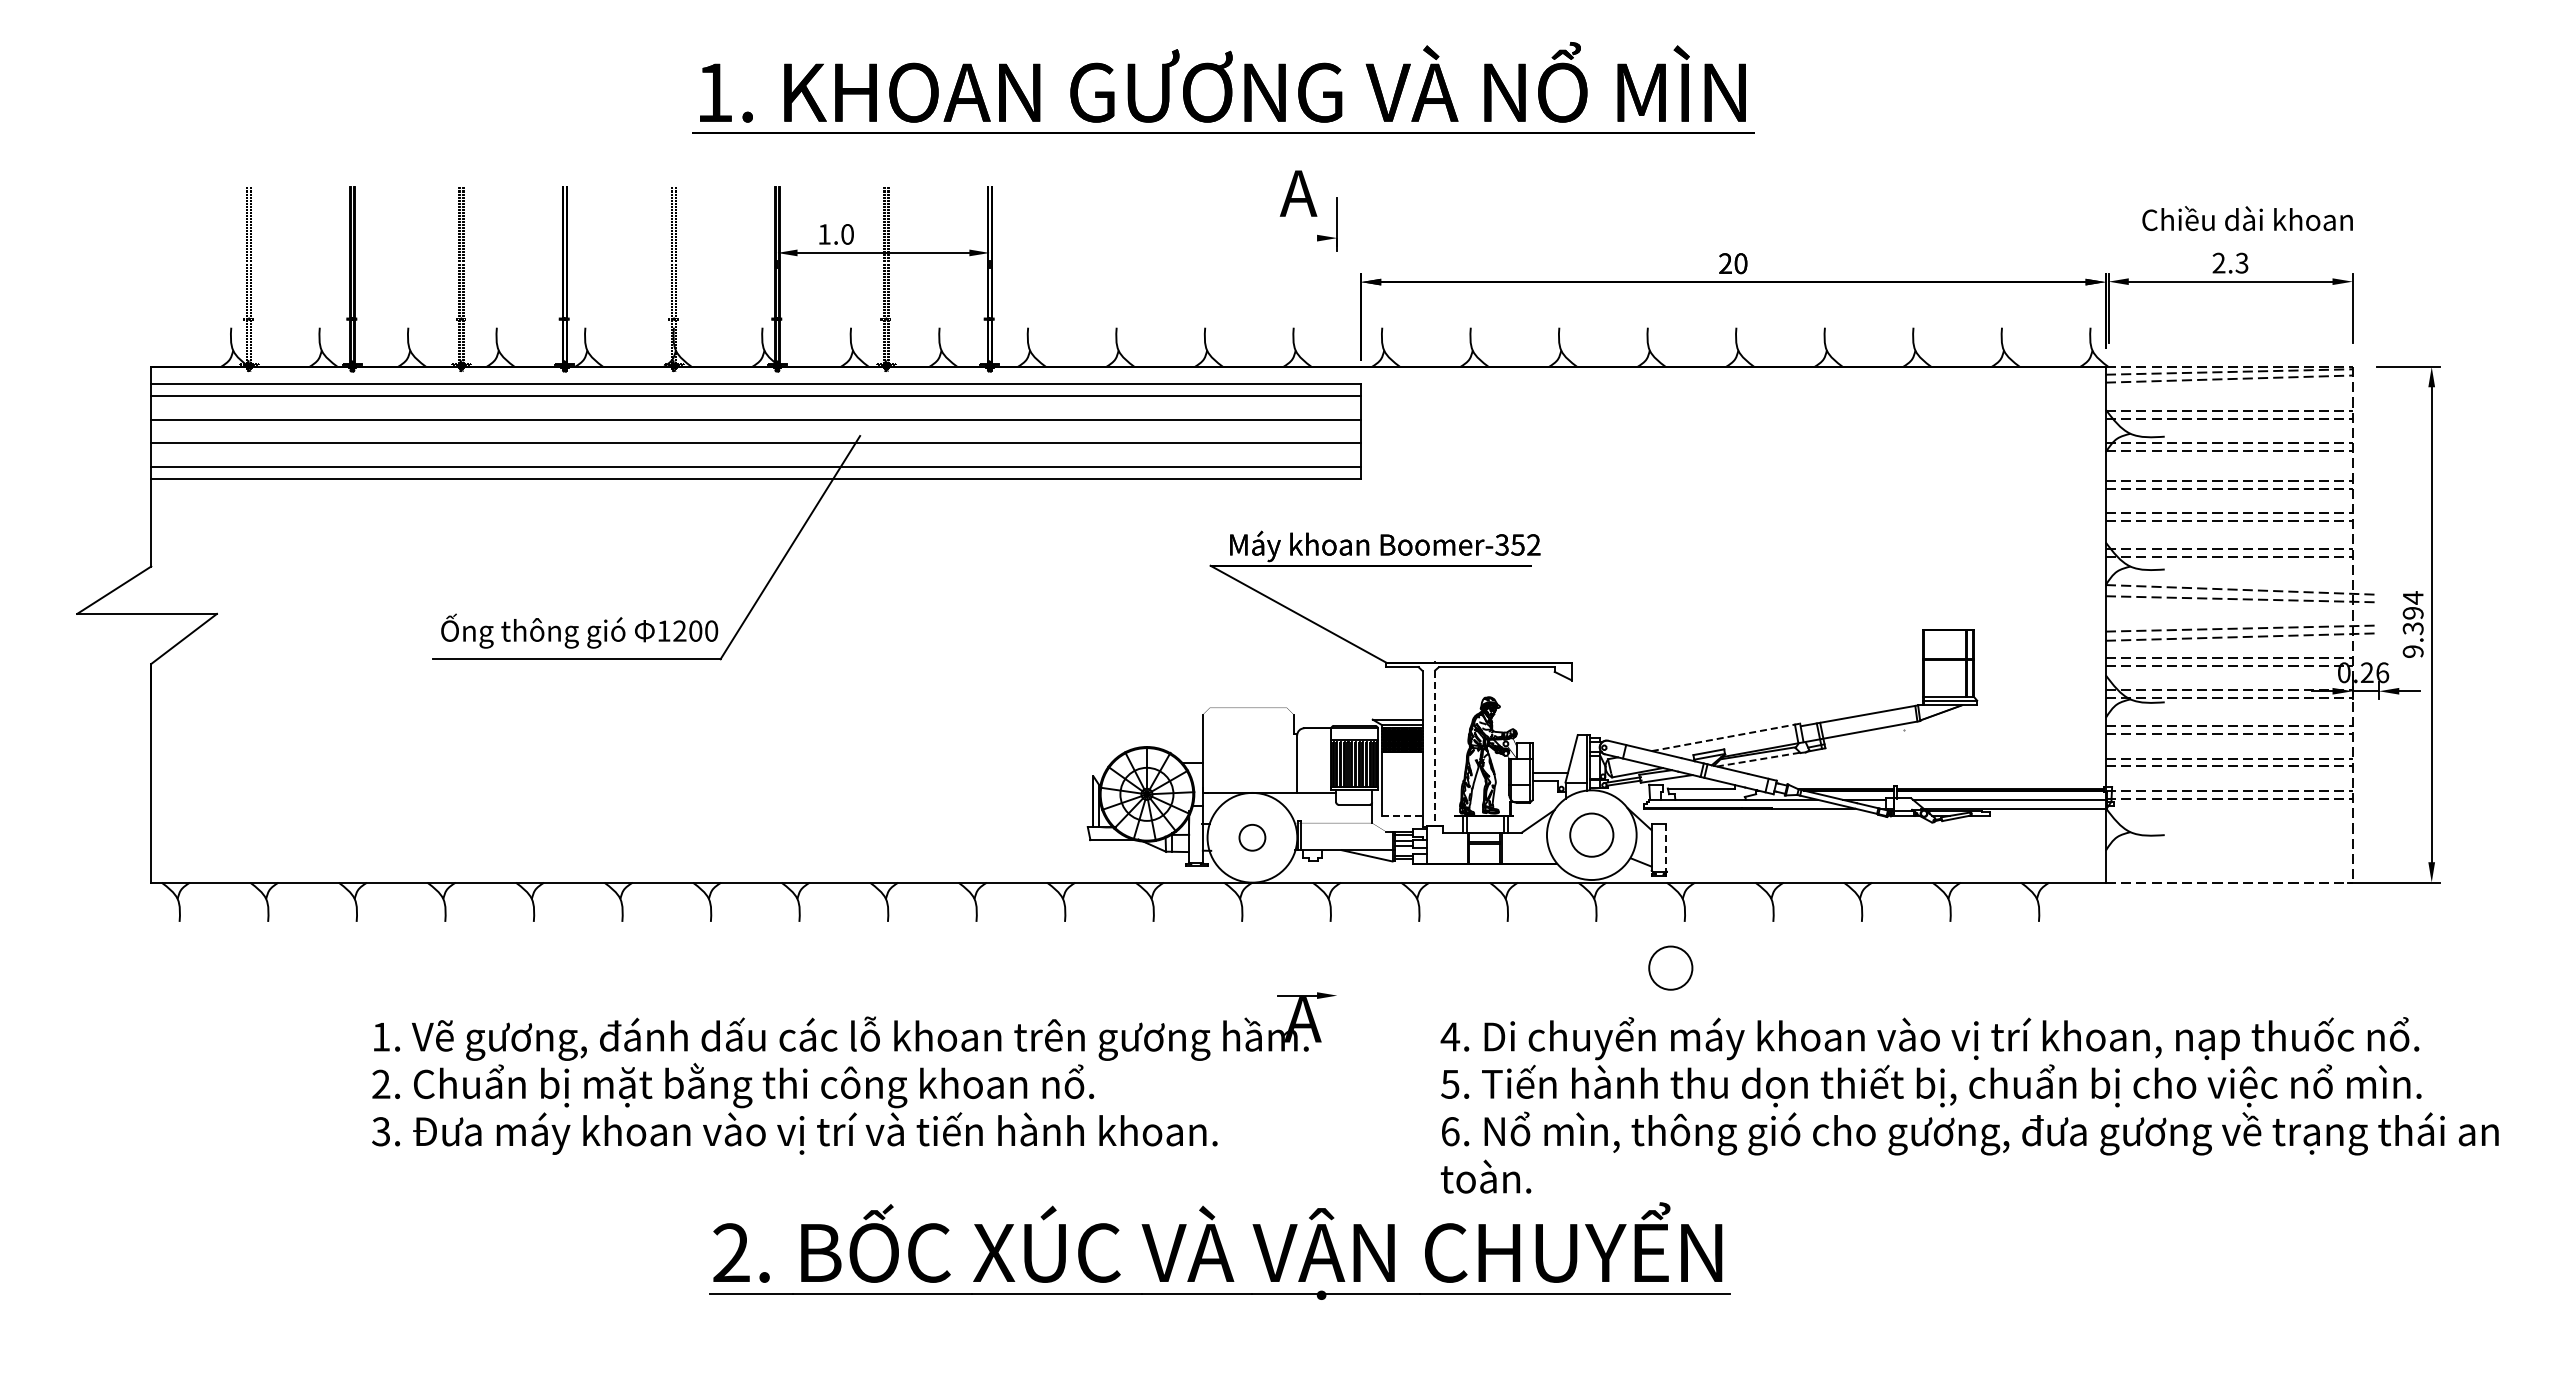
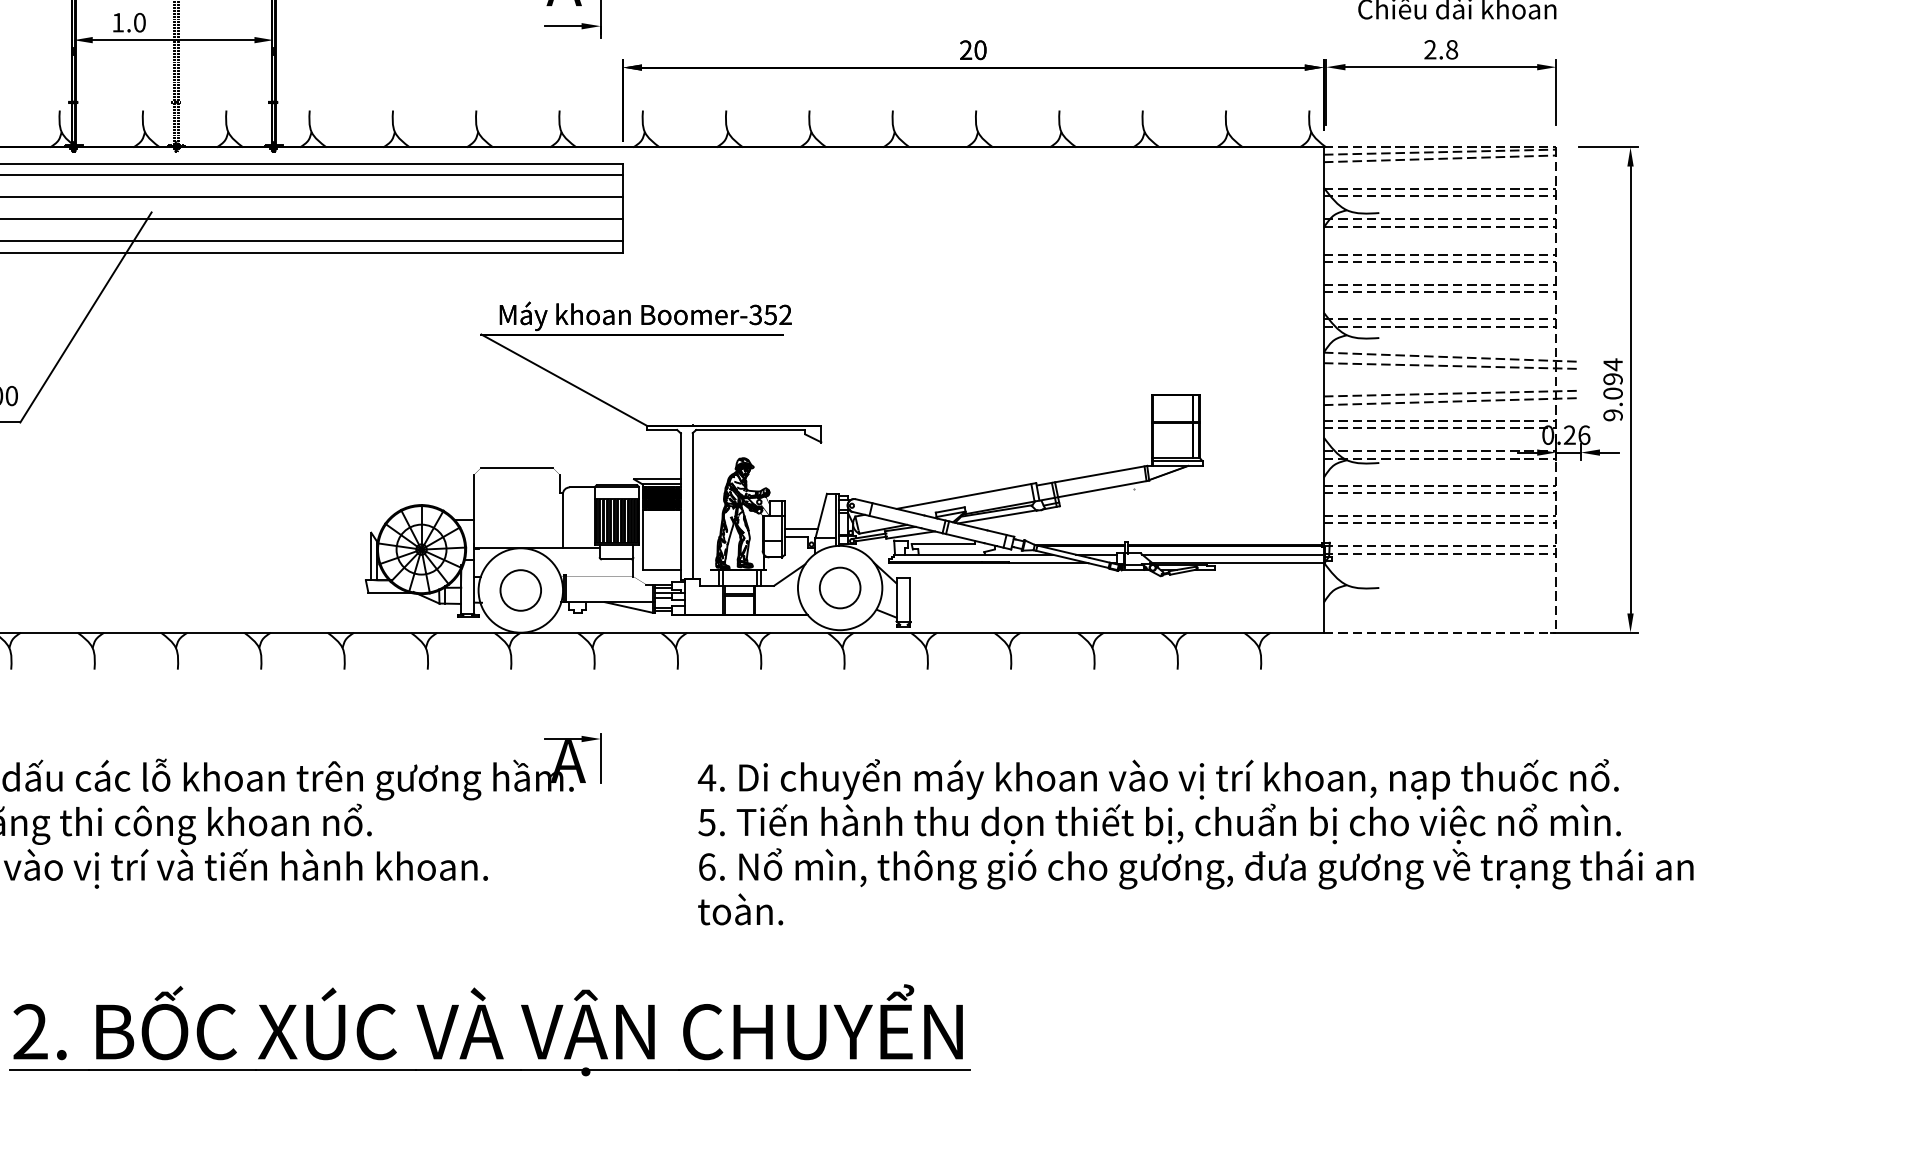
line: (1297, 238) -> (563, 26), added
text: (2241, 262) -> (1451, 49), 2.3 -> 2.8
text: (2412, 628) -> (1612, 393), 9.394 -> 9.094
line: (1247, 707) -> (516, 467), added
line: (1726, 737) -> (966, 496), dashed -> solid
line: (1435, 748) -> (693, 506), dashed -> solid
line: (1759, 759) -> (997, 516), dashed -> solid
line: (1402, 815) -> (662, 569), dashed -> solid
circle: (1252, 837) -> (520, 590), size x1.67
line: (1666, 848) -> (910, 600), dashed -> solid
circle: (1670, 967) -> (914, 712), removed
line: (1337, 1015) -> (600, 757), added
part: (1219, 1250) -> (489, 1029), moved

